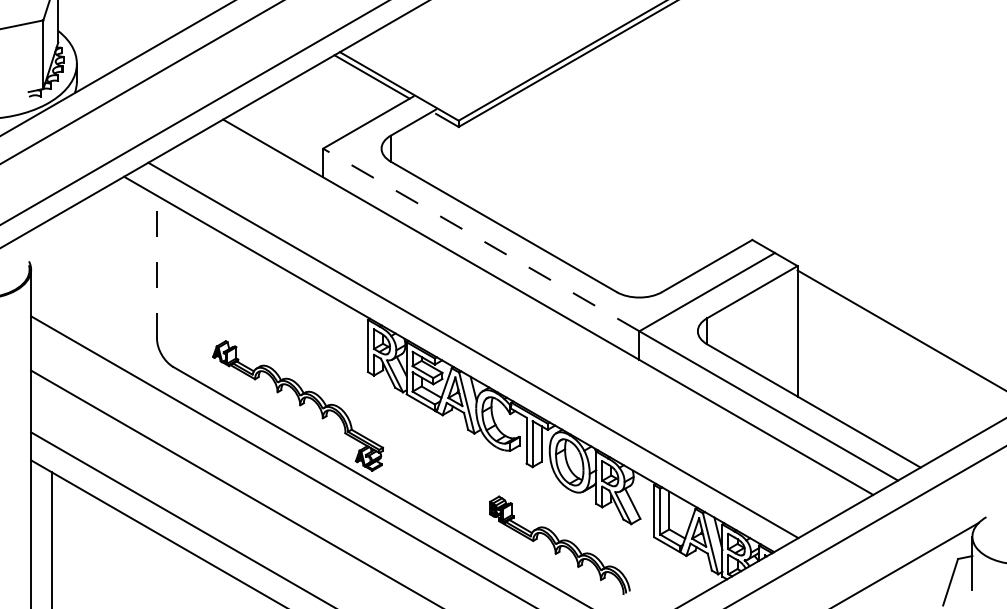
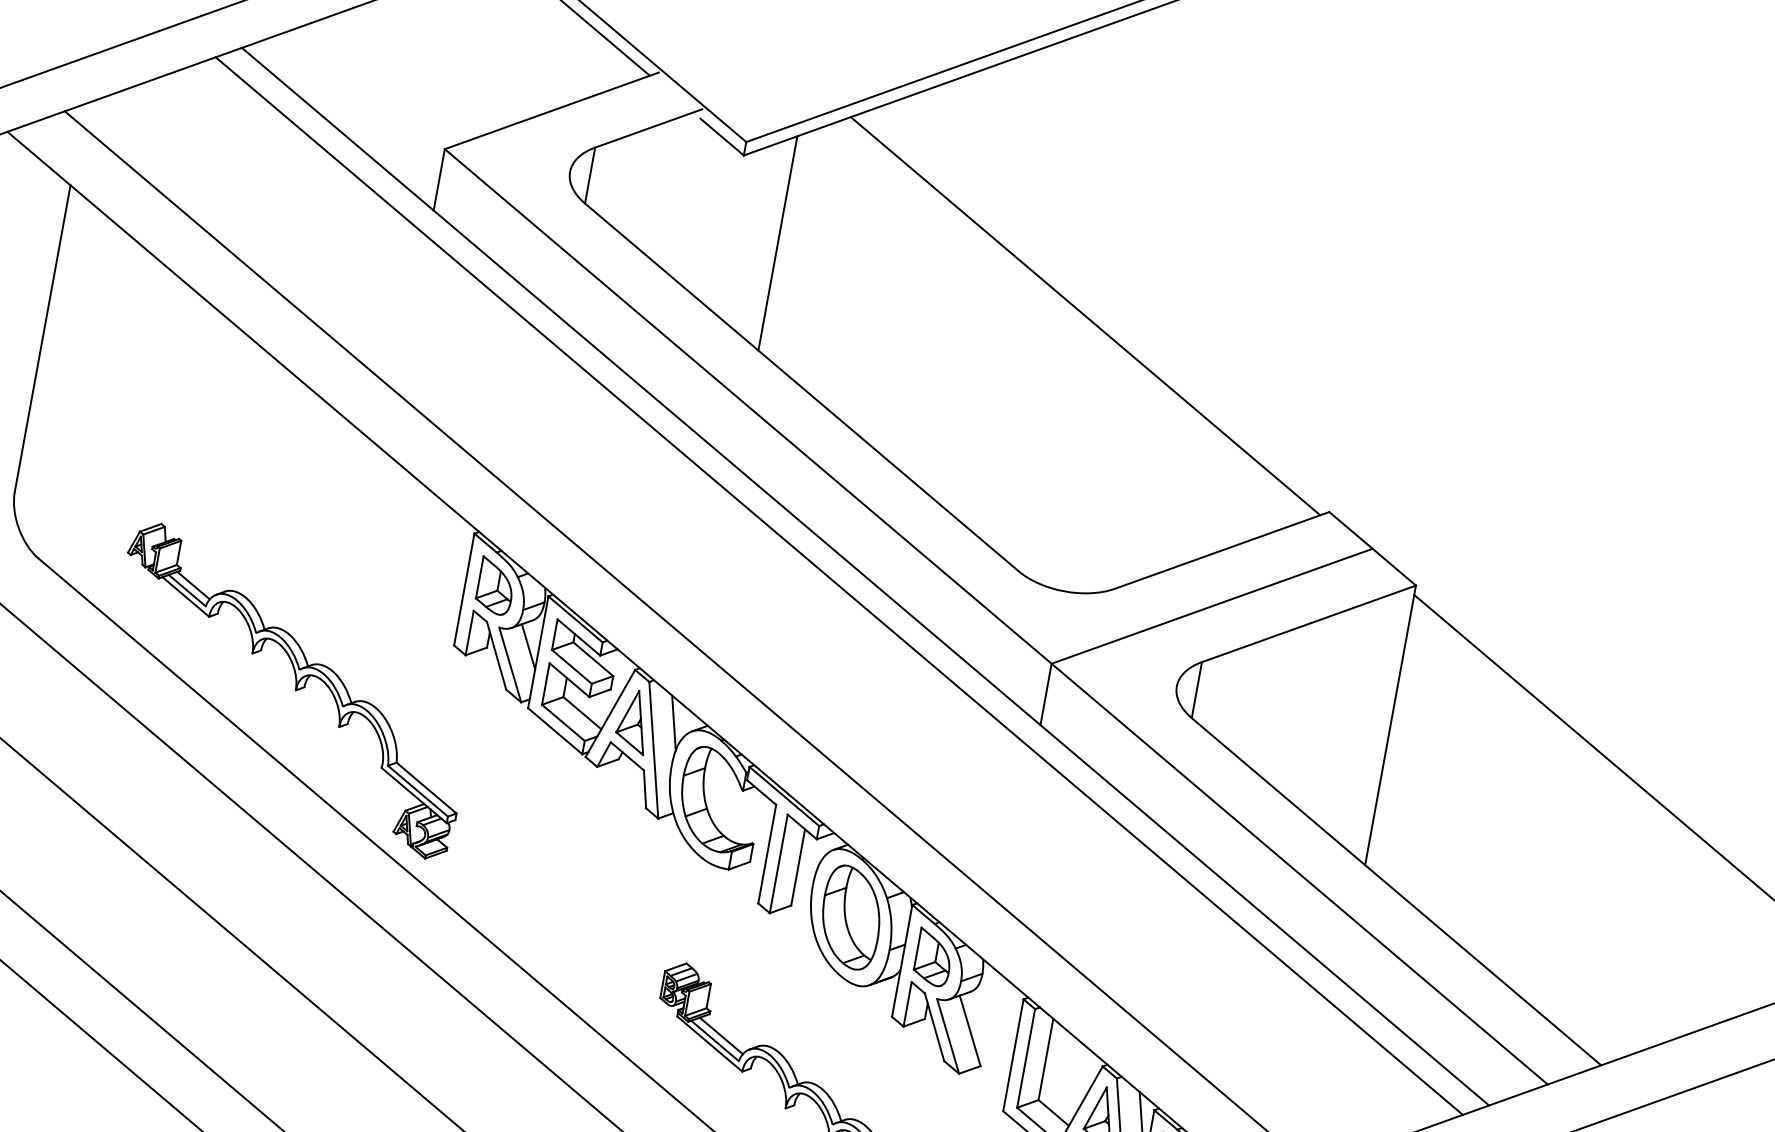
line: (481, 163) -> (778, 242), added
line: (625, 171) -> (1084, 315), added
line: (481, 239) -> (748, 405), dashed -> solid
line: (157, 267) -> (43, 339), dashed -> solid
line: (537, 313) -> (840, 585), added

